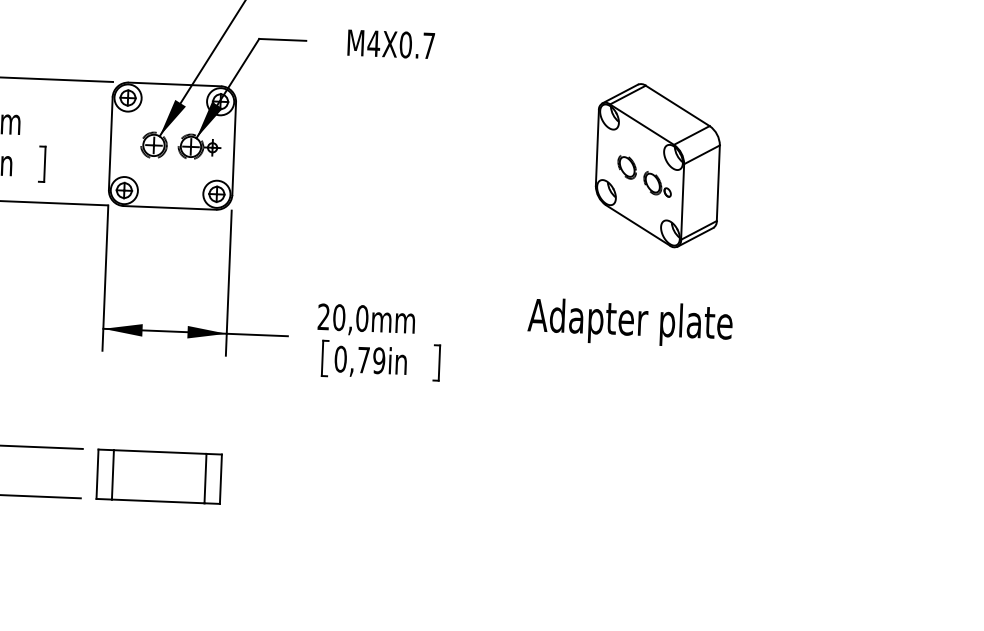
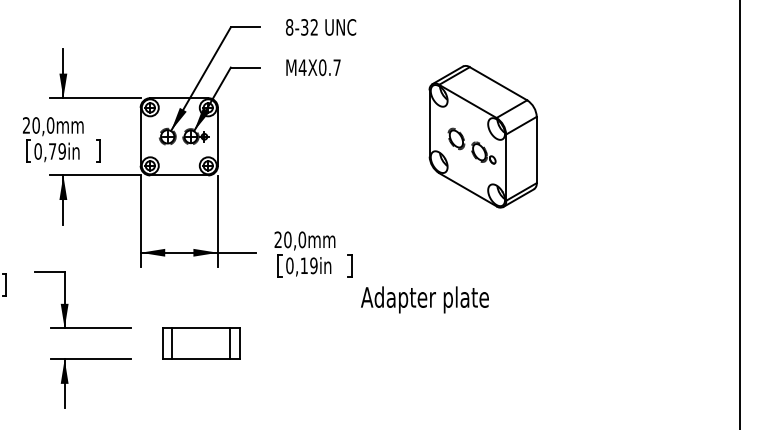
part: (658, 165) -> (483, 136), size x1.4
text: (629, 322) -> (424, 299), moved
text: (362, 359) -> (303, 265), 0,79in -> 0,19in
part: (159, 476) -> (201, 343), moved

